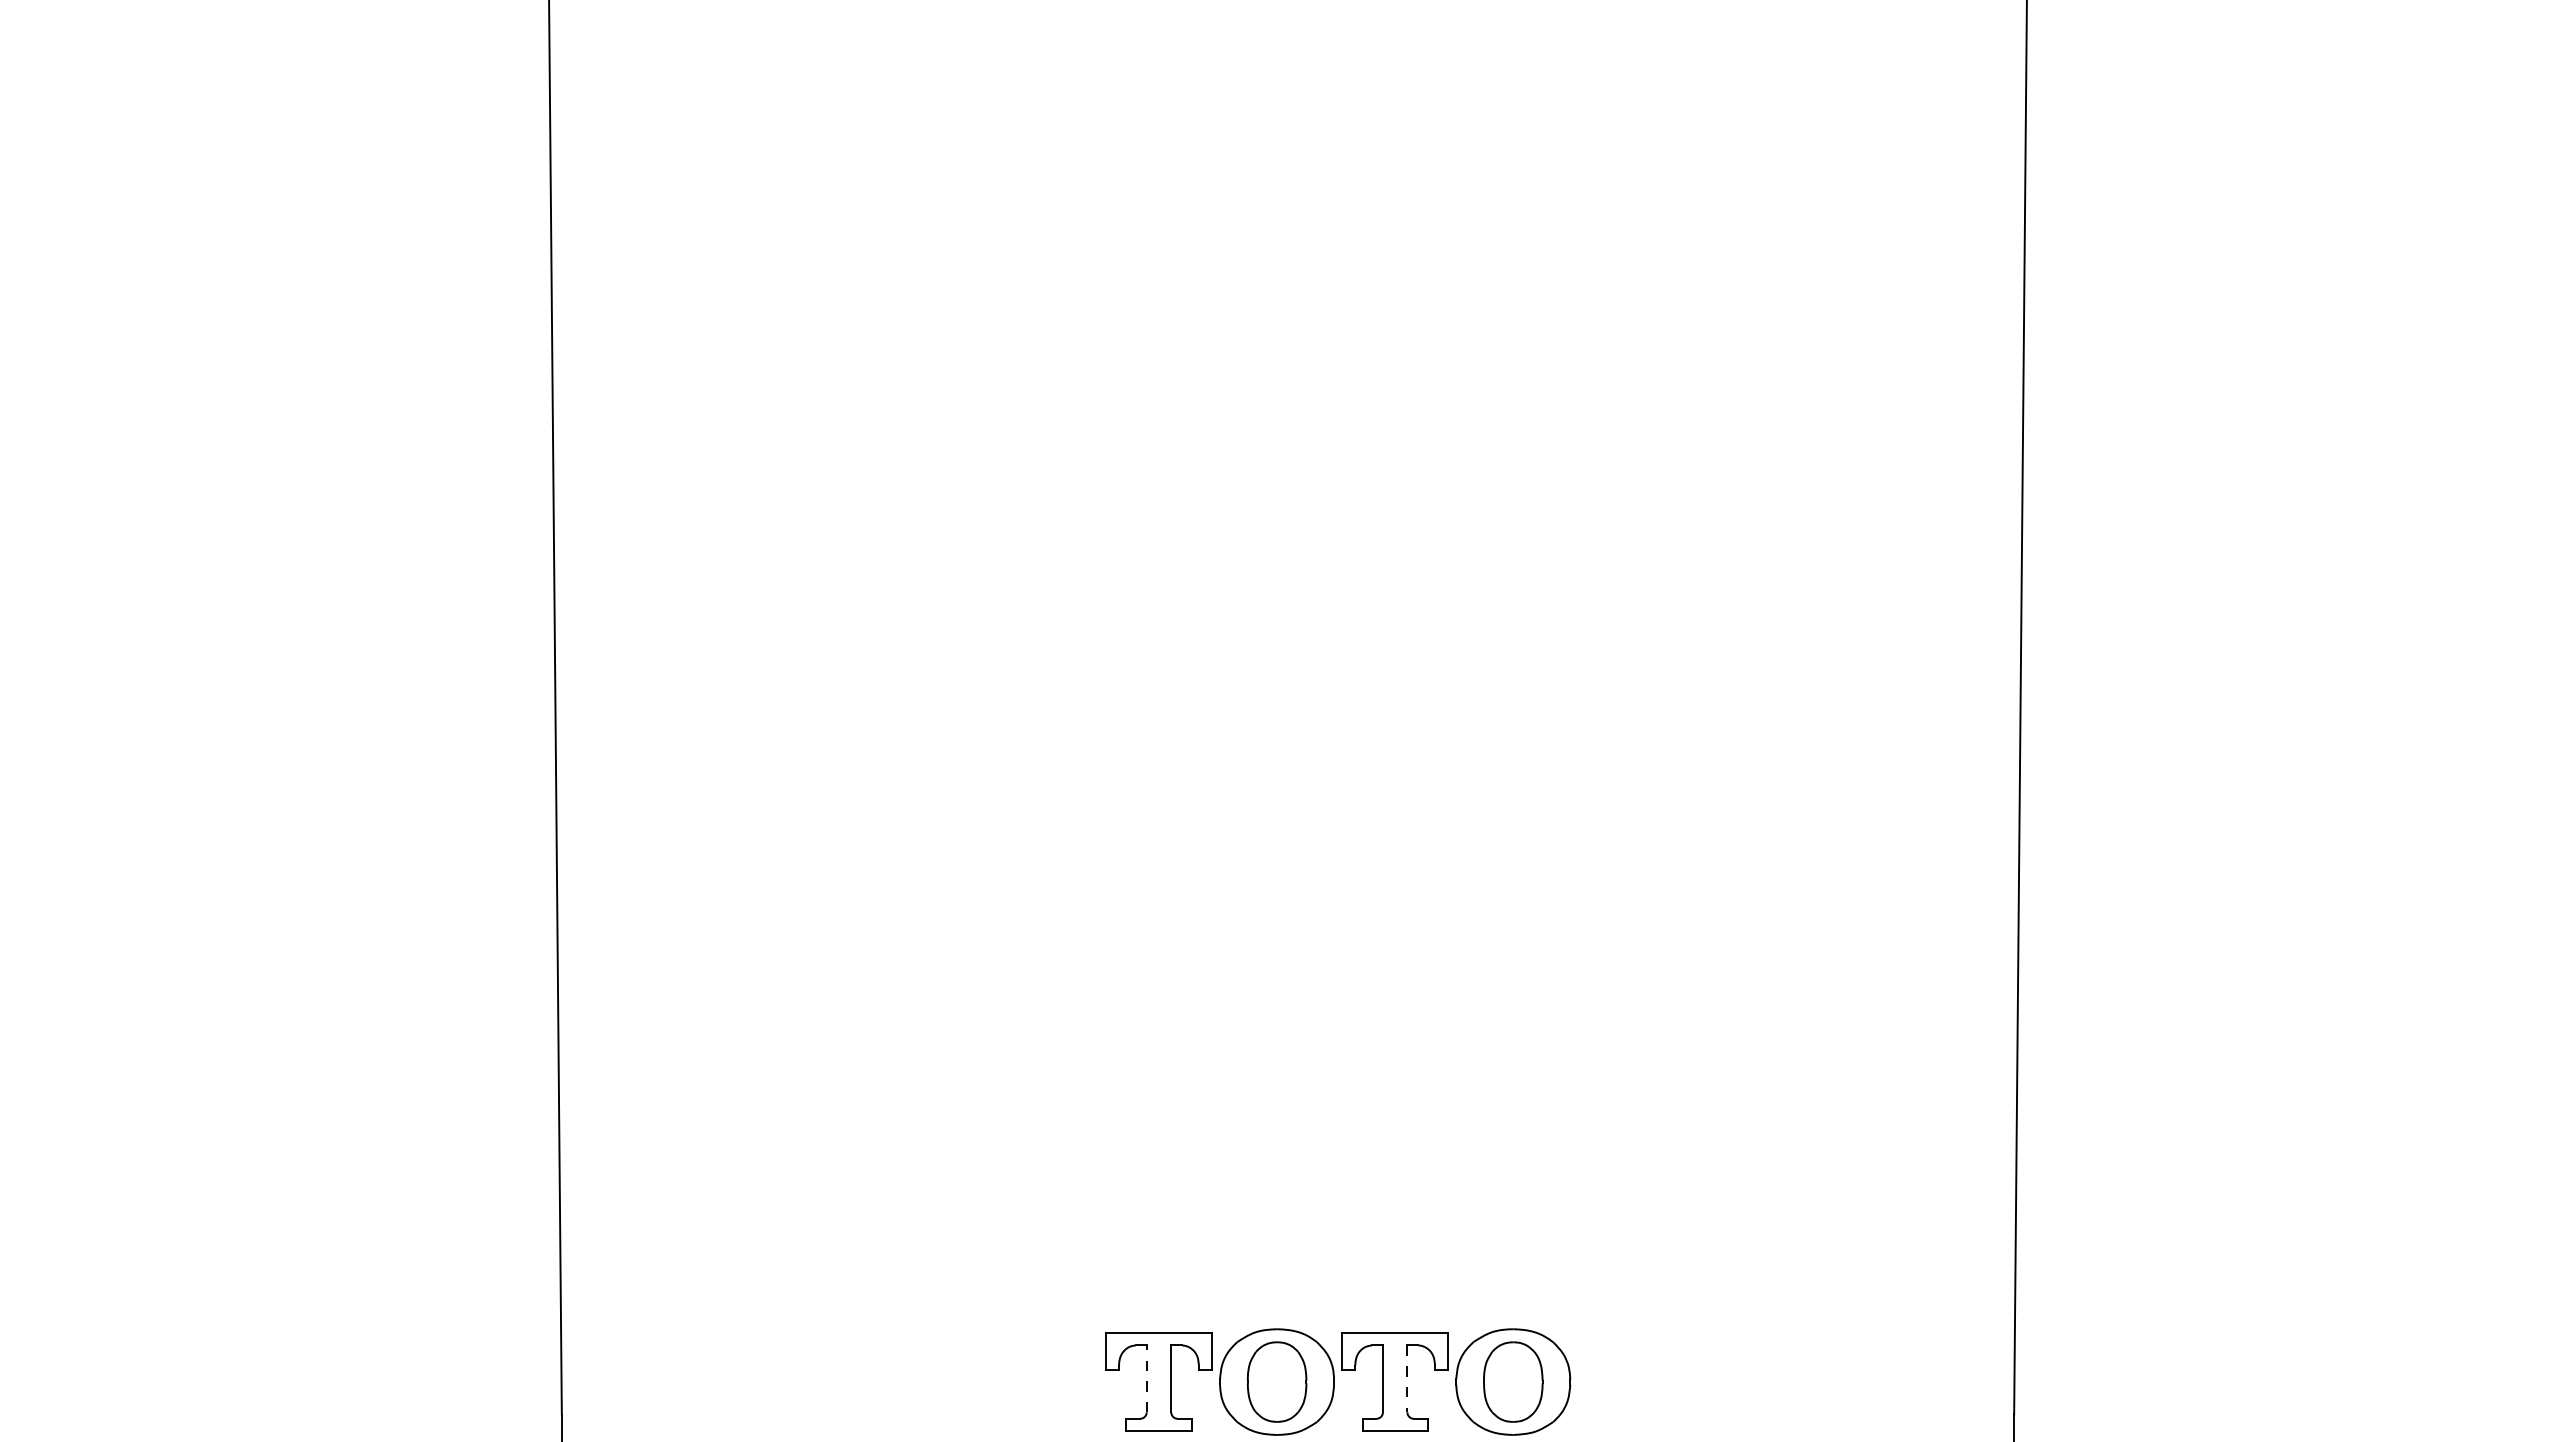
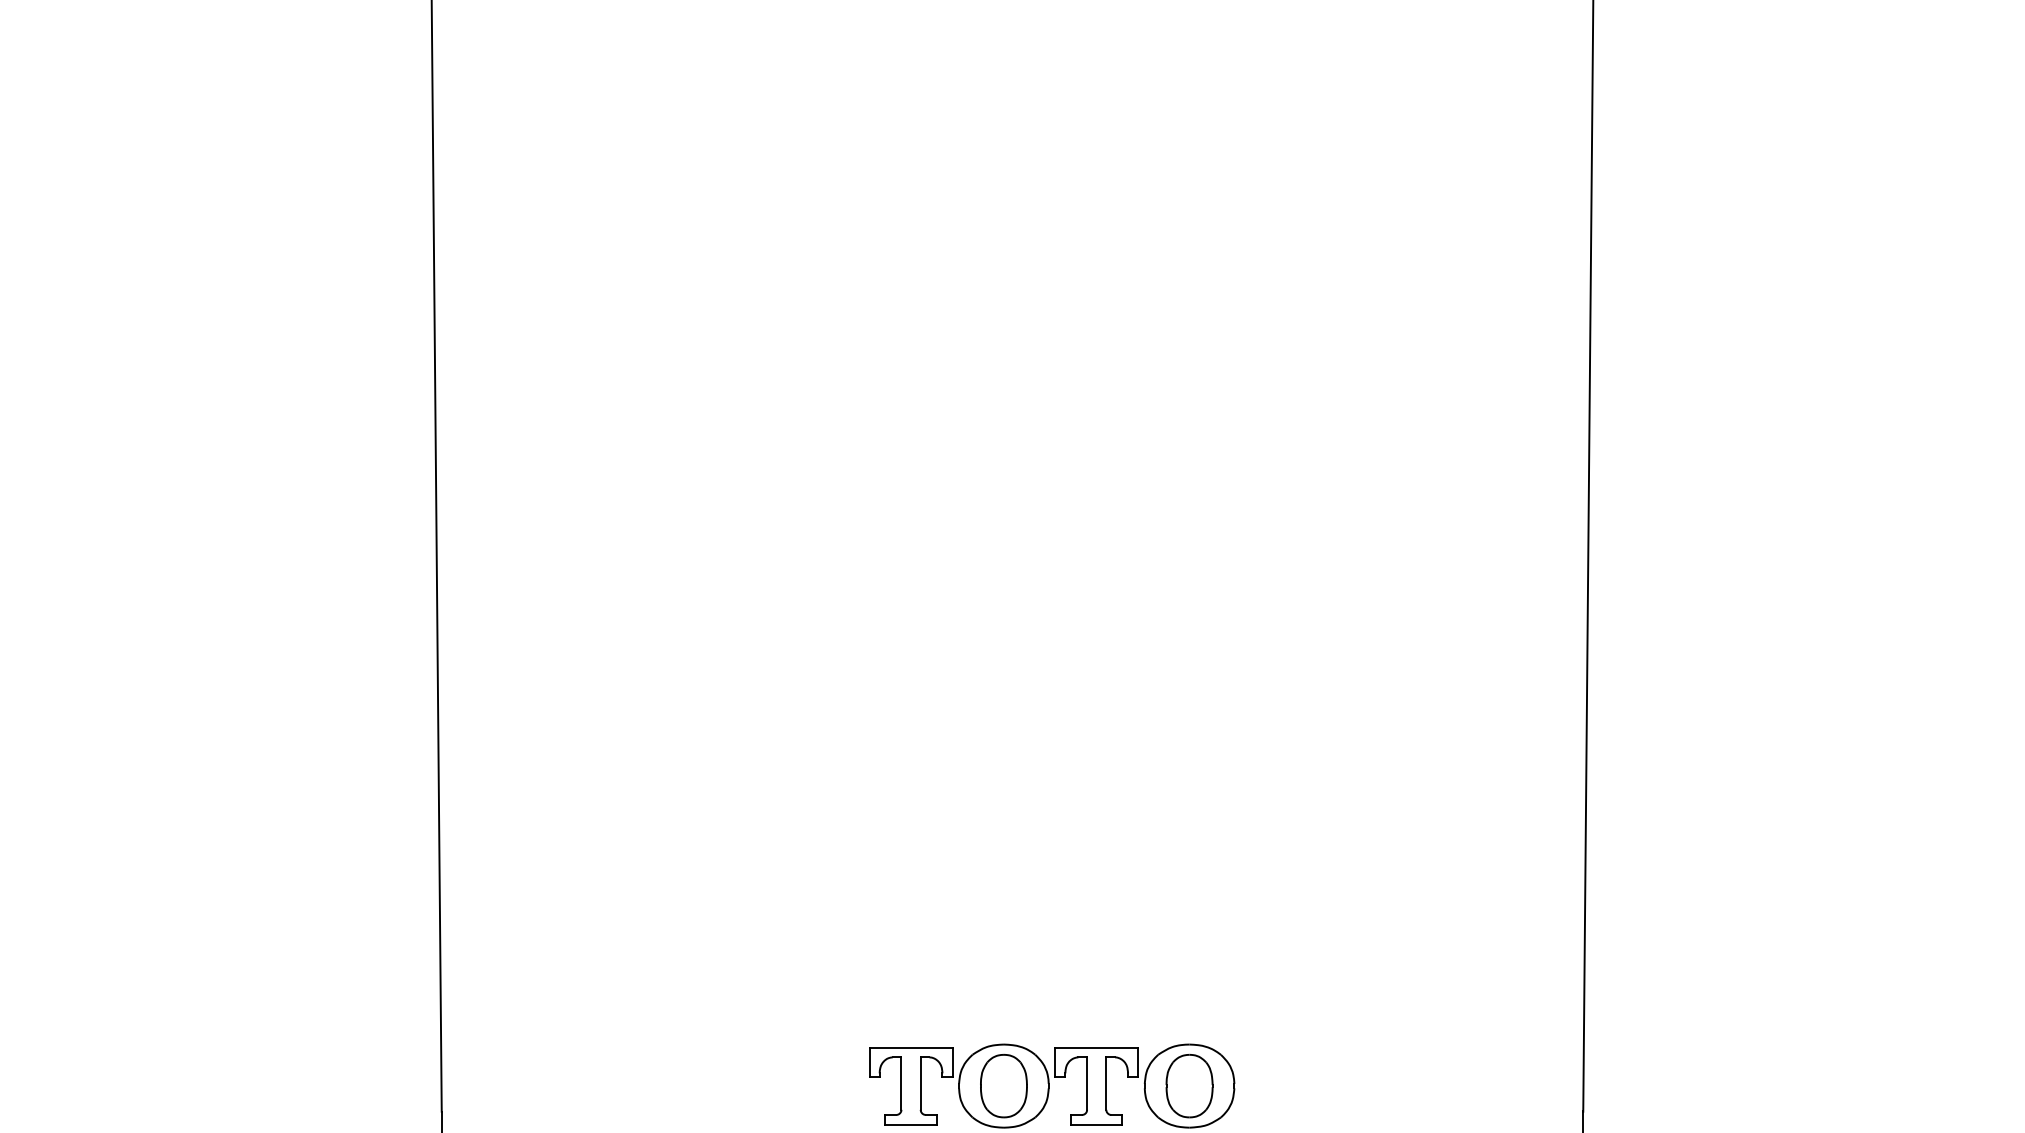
line: (1146, 1378) -> (901, 1083), dashed -> solid
line: (1407, 1379) -> (1106, 1084), dashed -> solid

